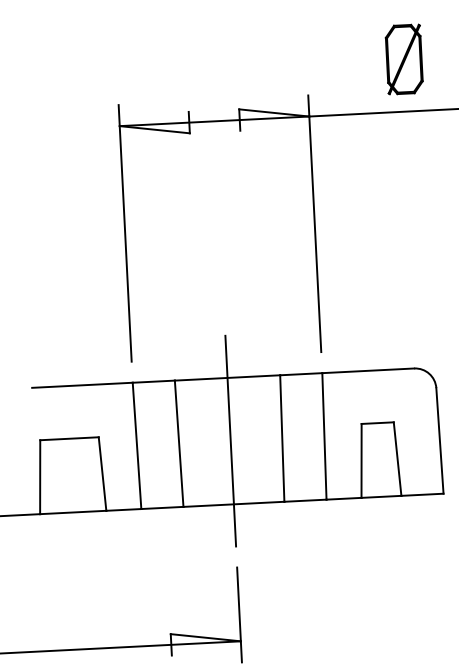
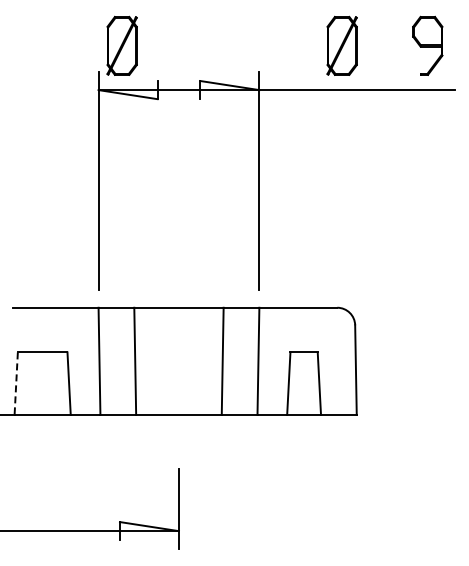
part: (144, 72) -> (121, 45), added
line: (230, 441) -> (178, 361), removed
line: (40, 478) -> (16, 384), solid -> dashed

